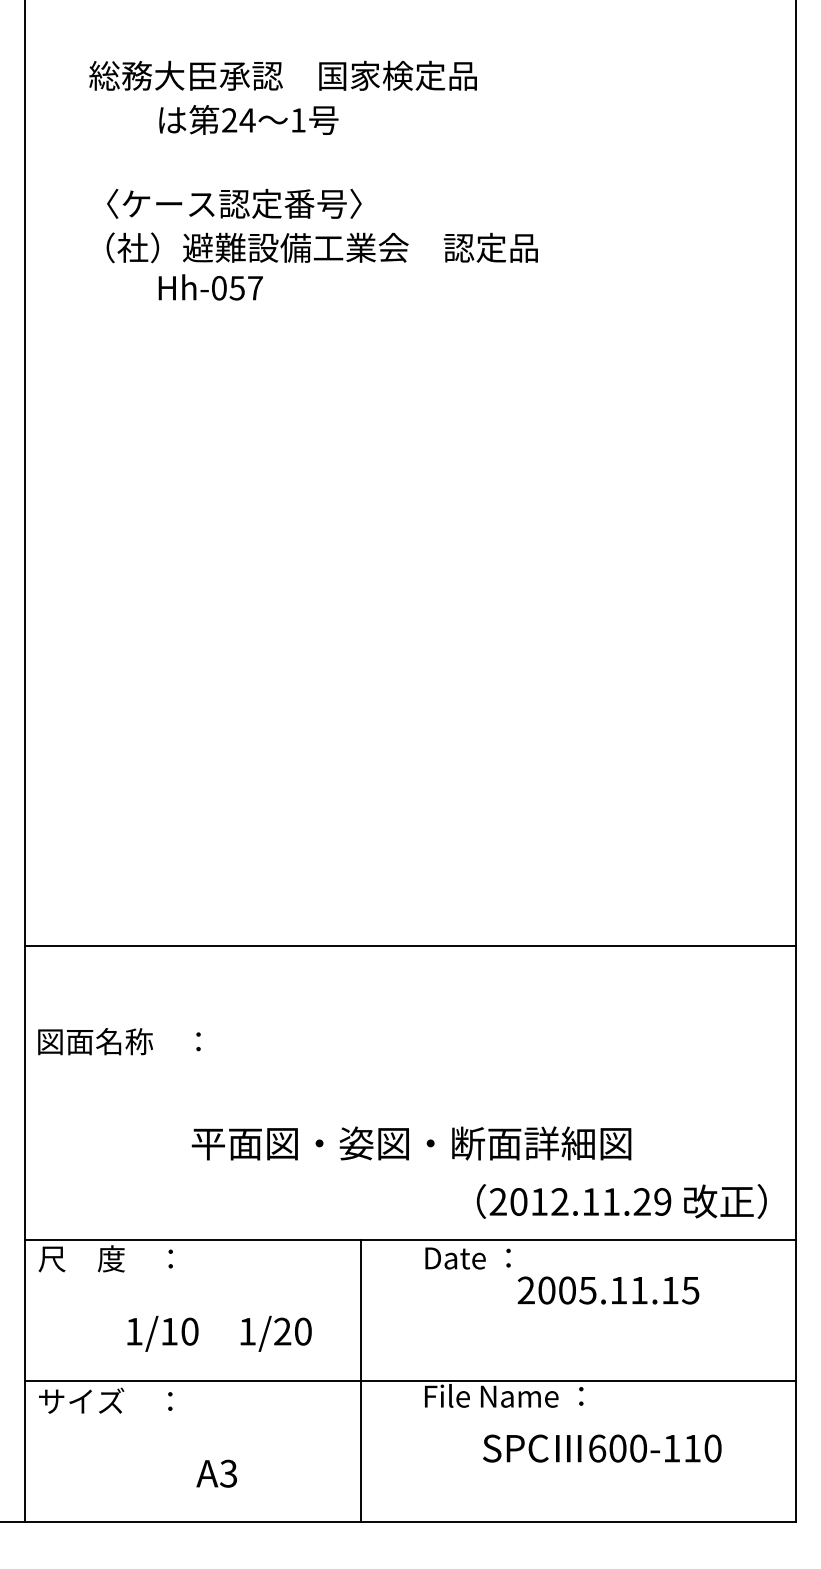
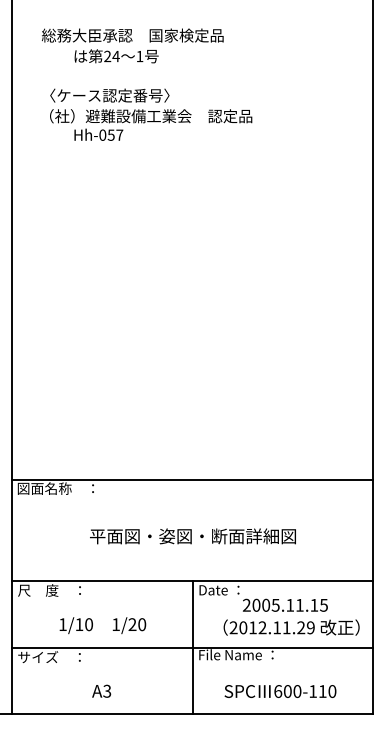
line: (410, 945) -> (192, 479), moved
text: (621, 1201) -> (291, 627), moved
line: (361, 1380) -> (192, 647), moved
text: (602, 1448) -> (280, 691), moved

